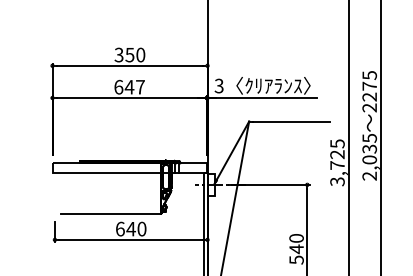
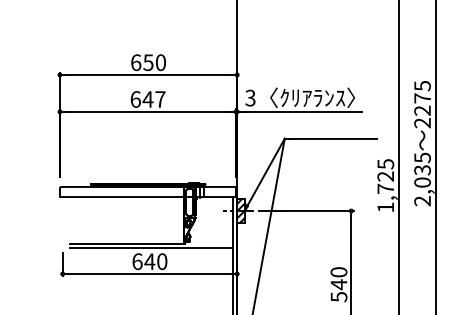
text: (118, 54) -> (135, 62), 350 -> 650
text: (337, 181) -> (385, 207), 3,725 -> 1,725
hatch: (211, 184) -> (241, 210), added
line: (131, 217) -> (150, 248), added

